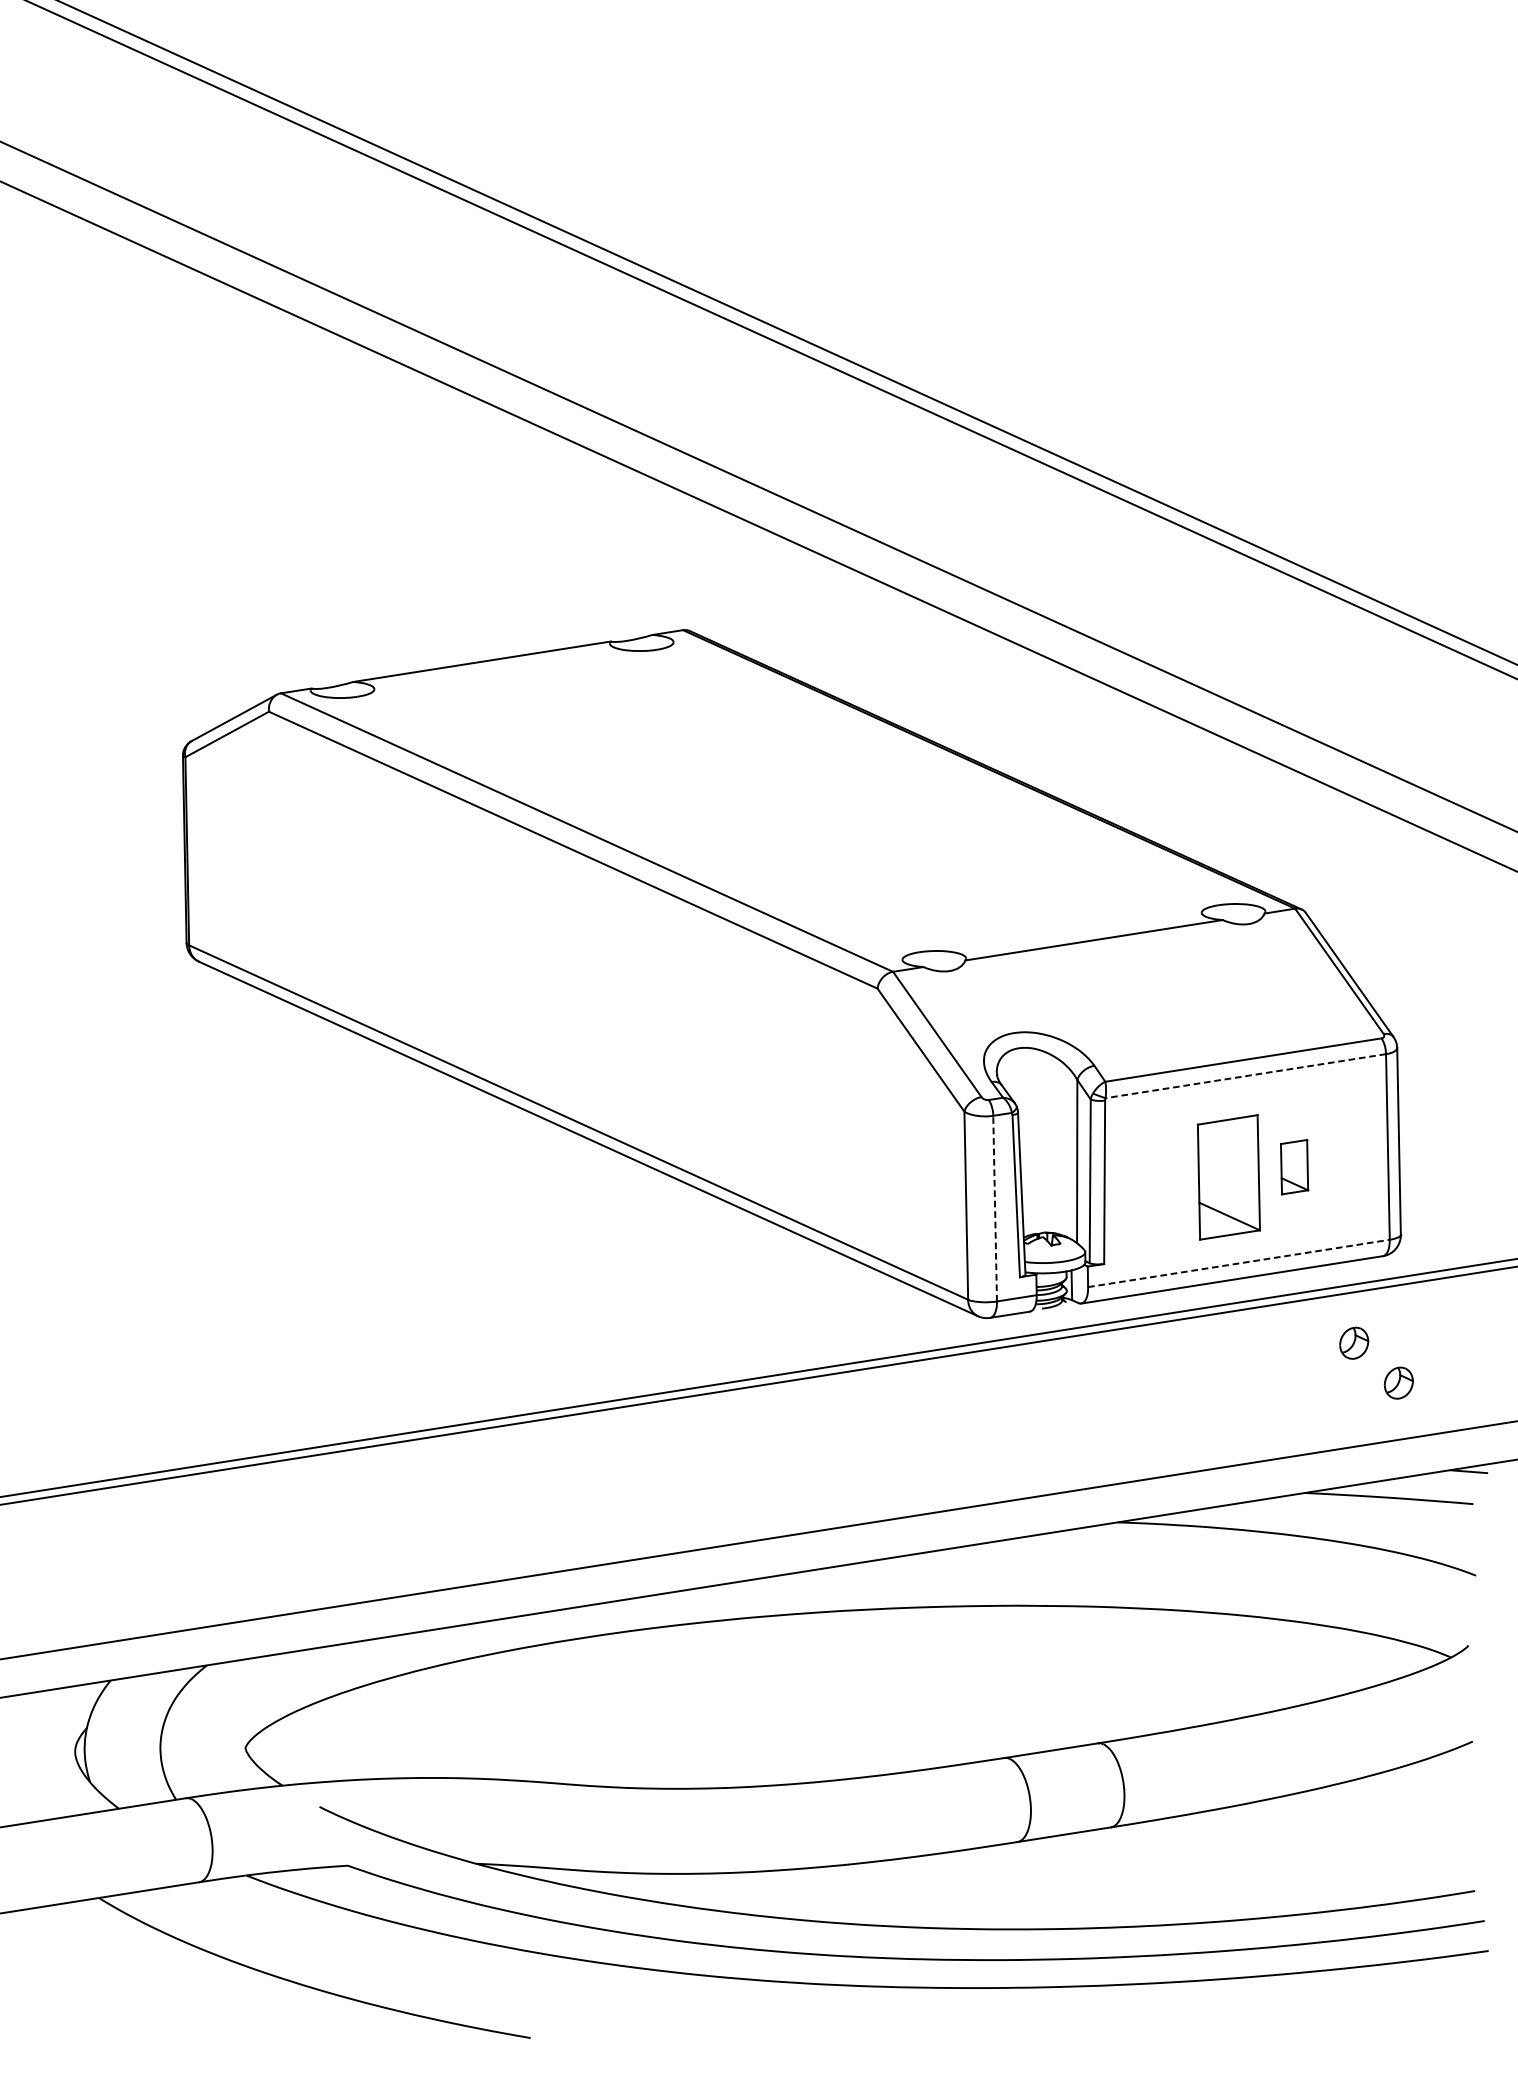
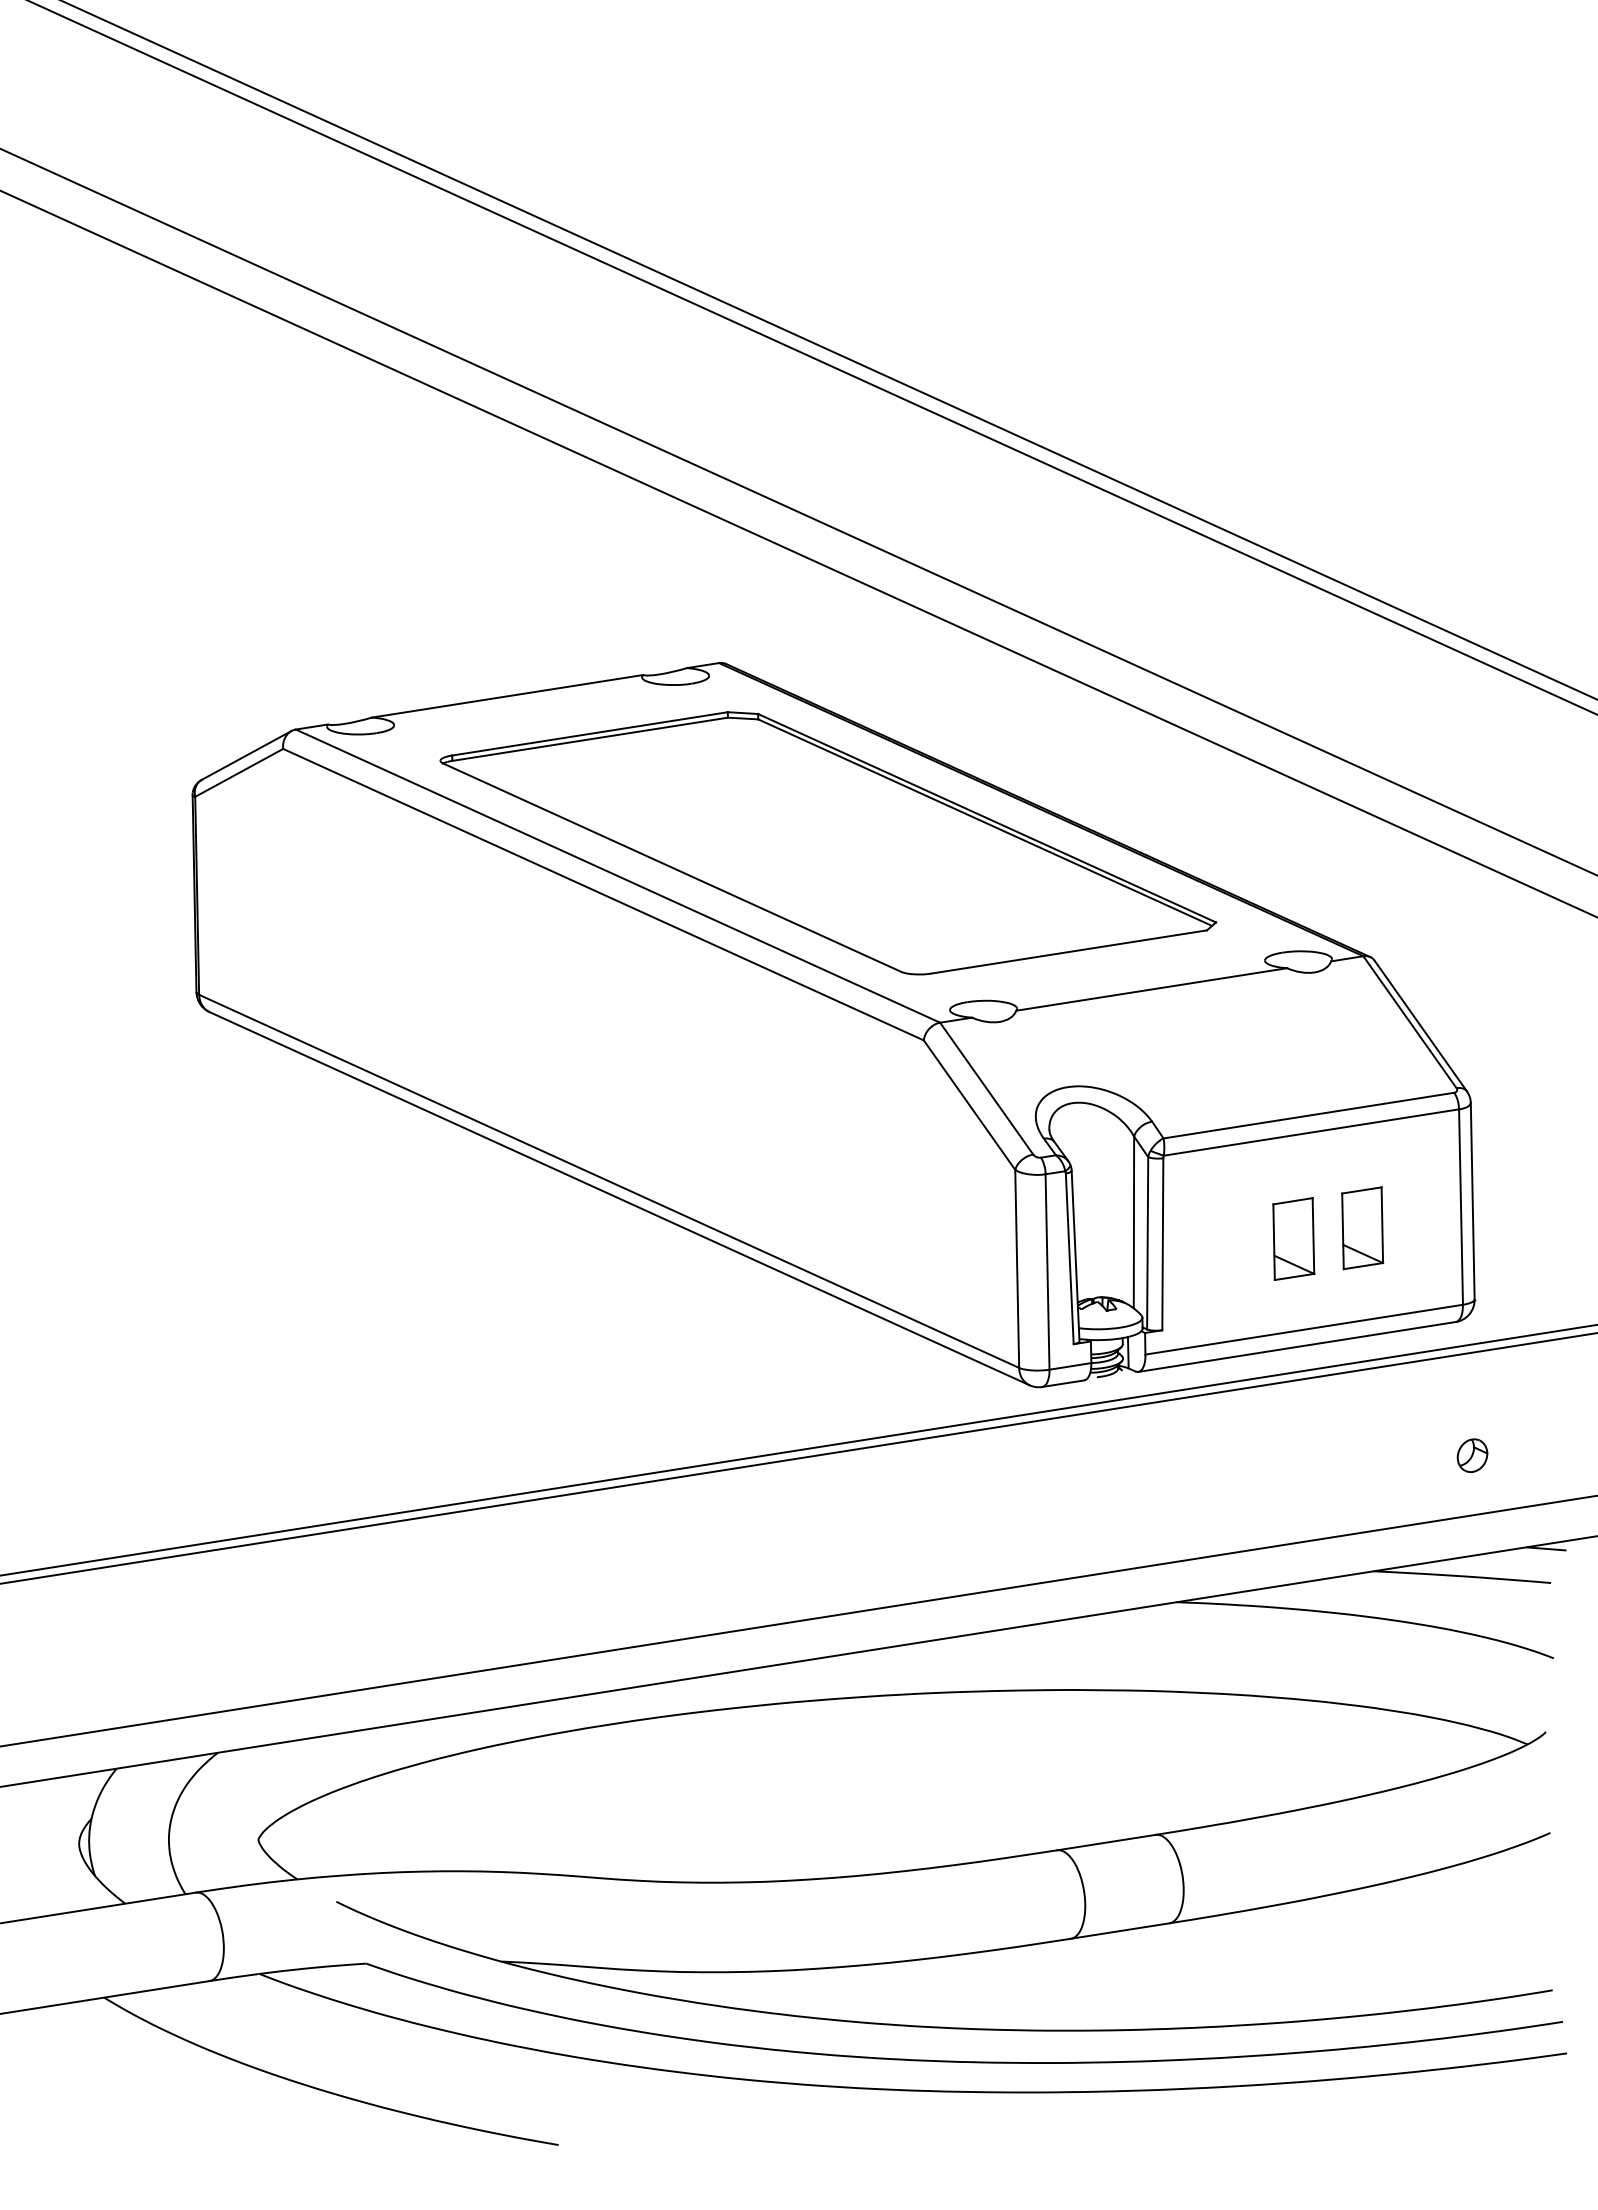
part: (787, 801) -> (828, 843), added
line: (1244, 1076) -> (1310, 1132), dashed -> solid
part: (1294, 1167) -> (1362, 1228), size x1.43
part: (1228, 1176) -> (1293, 1238), size x0.62
line: (995, 1208) -> (1047, 1271), dashed -> solid
line: (1239, 1263) -> (1304, 1329), dashed -> solid
part: (1354, 1343) -> (1425, 1413), removed

